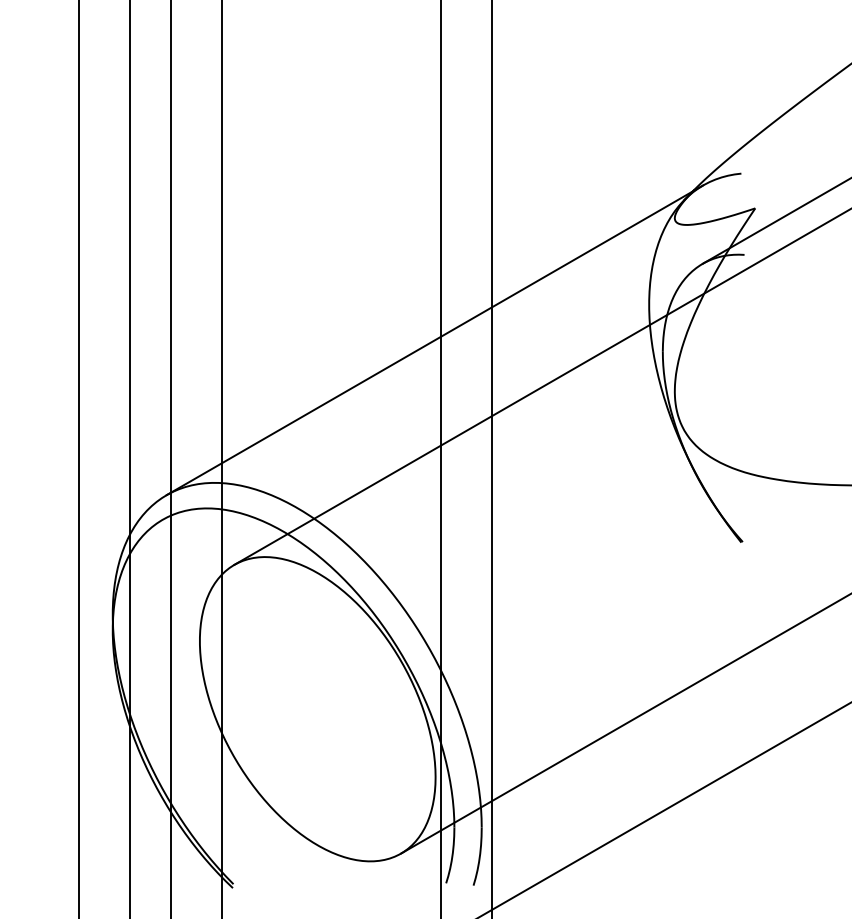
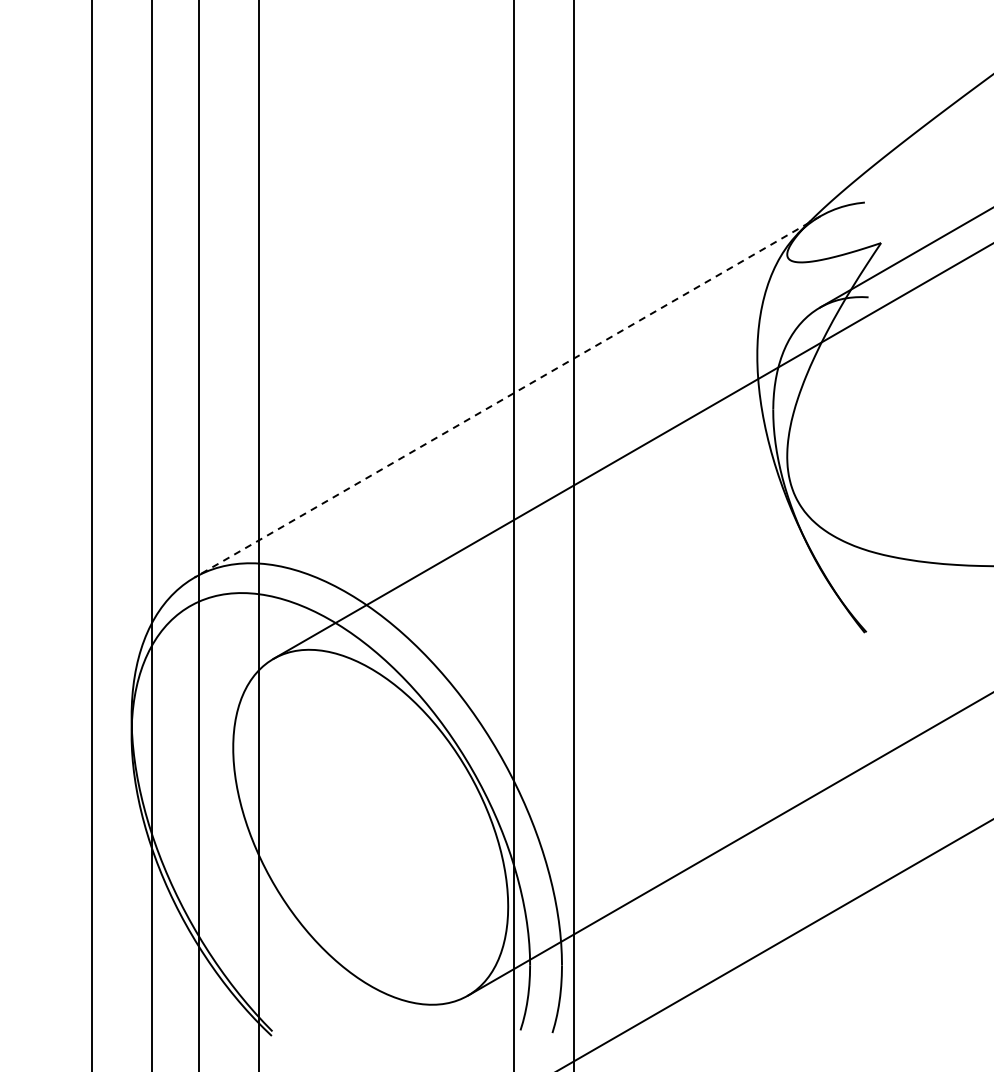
line: (435, 340) -> (507, 397), solid -> dashed

